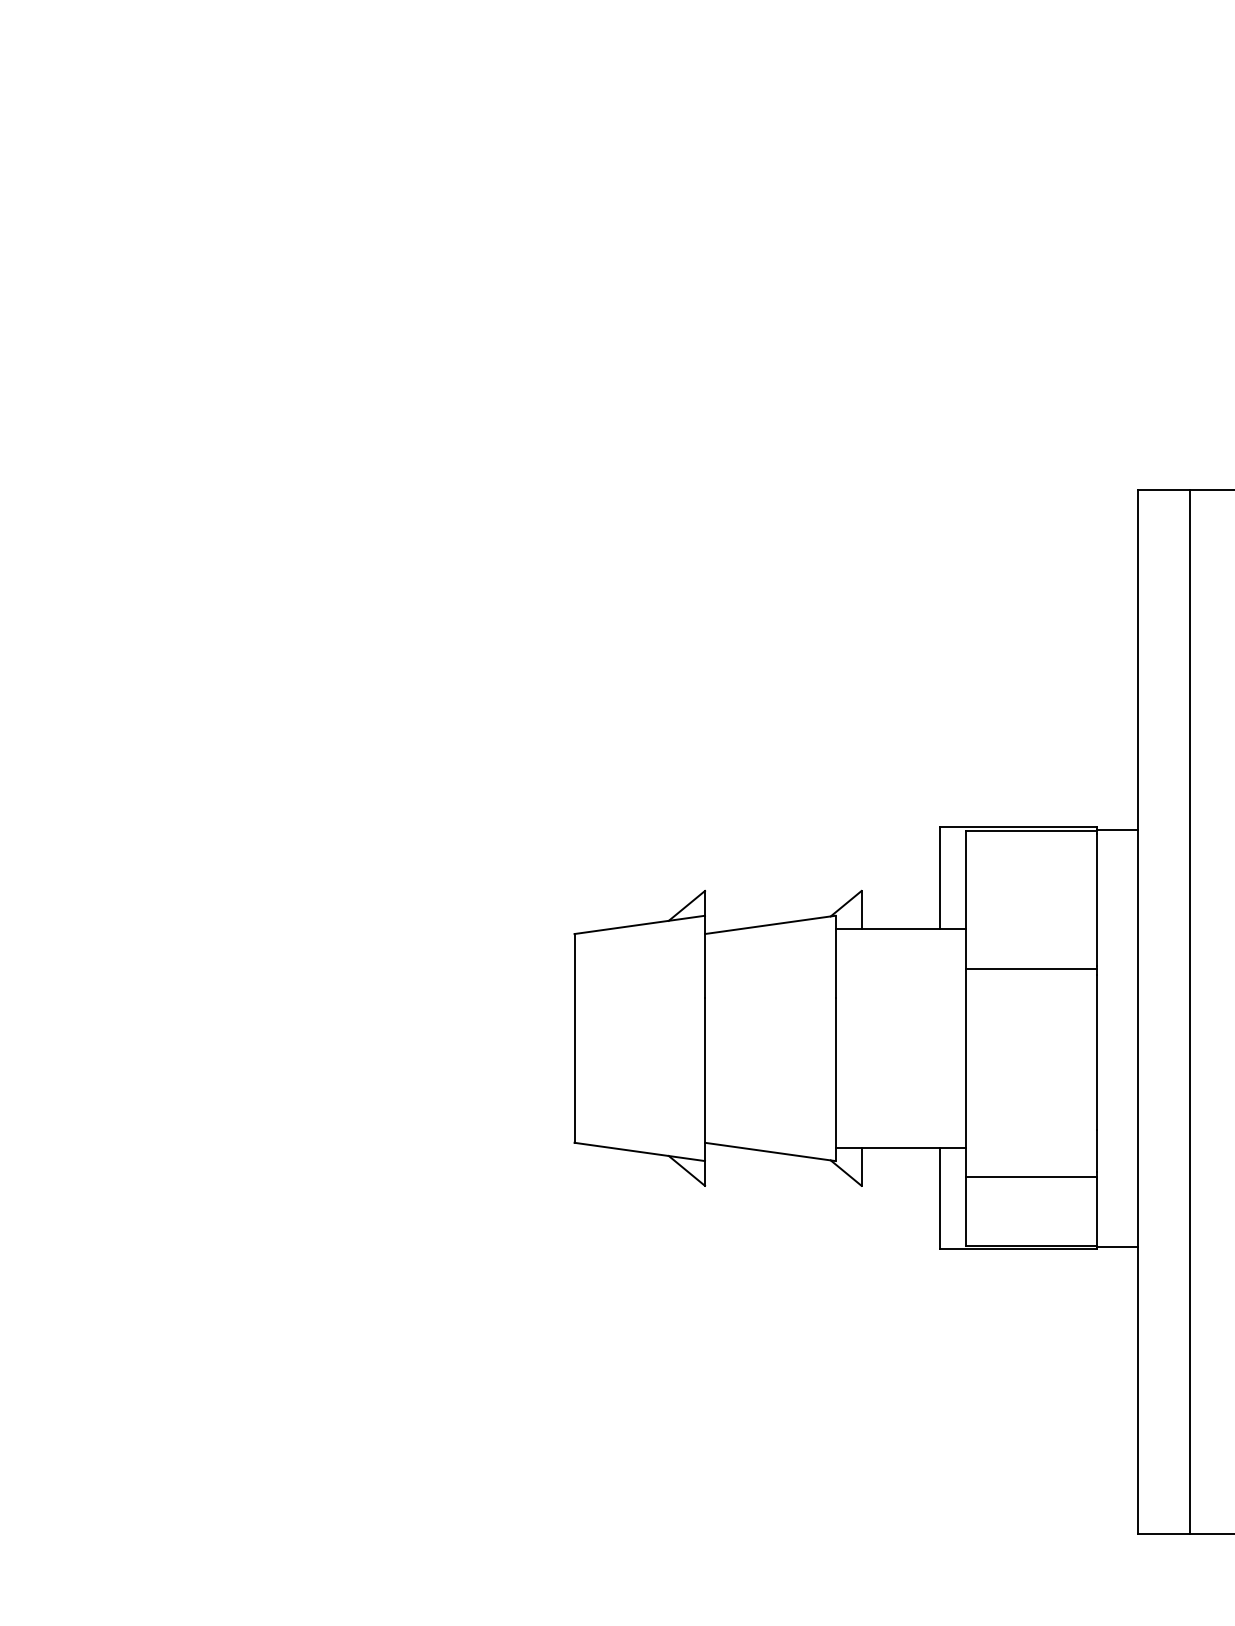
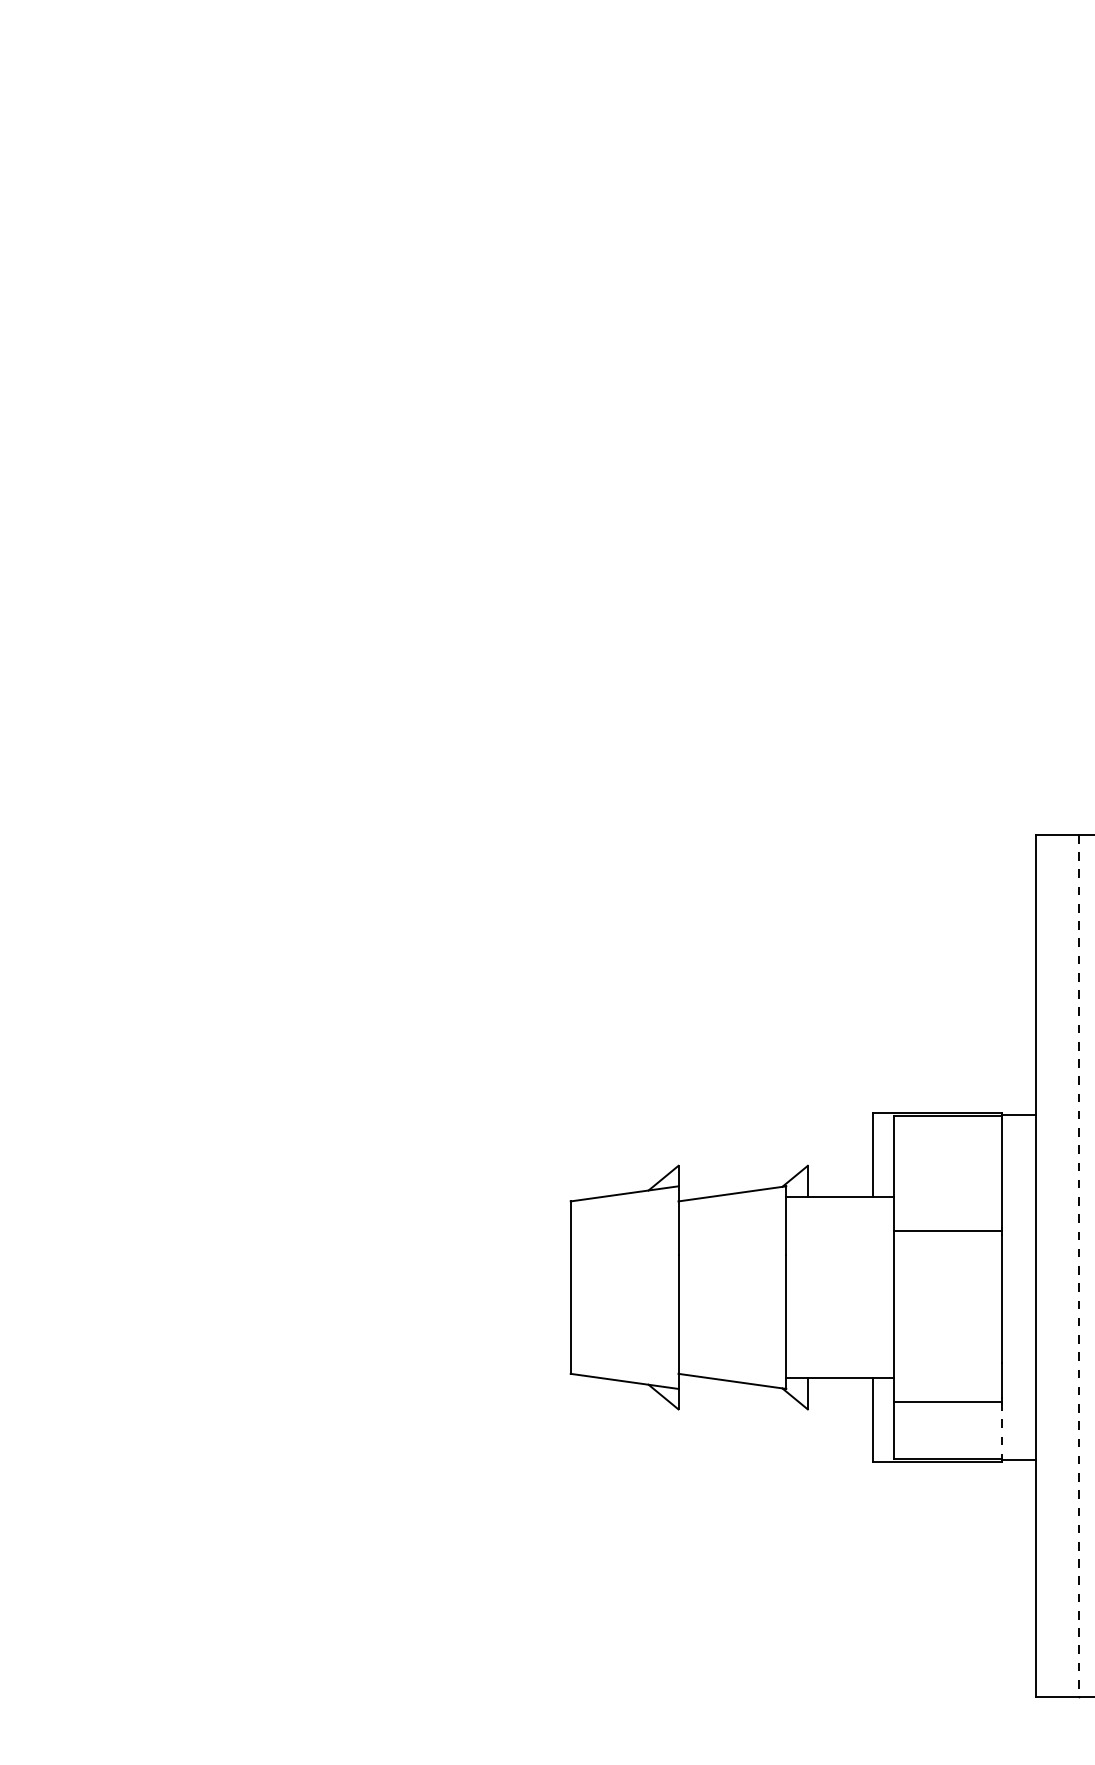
line: (1190, 1012) -> (1079, 1266), solid -> dashed
line: (1096, 1212) -> (1001, 1431), solid -> dashed

